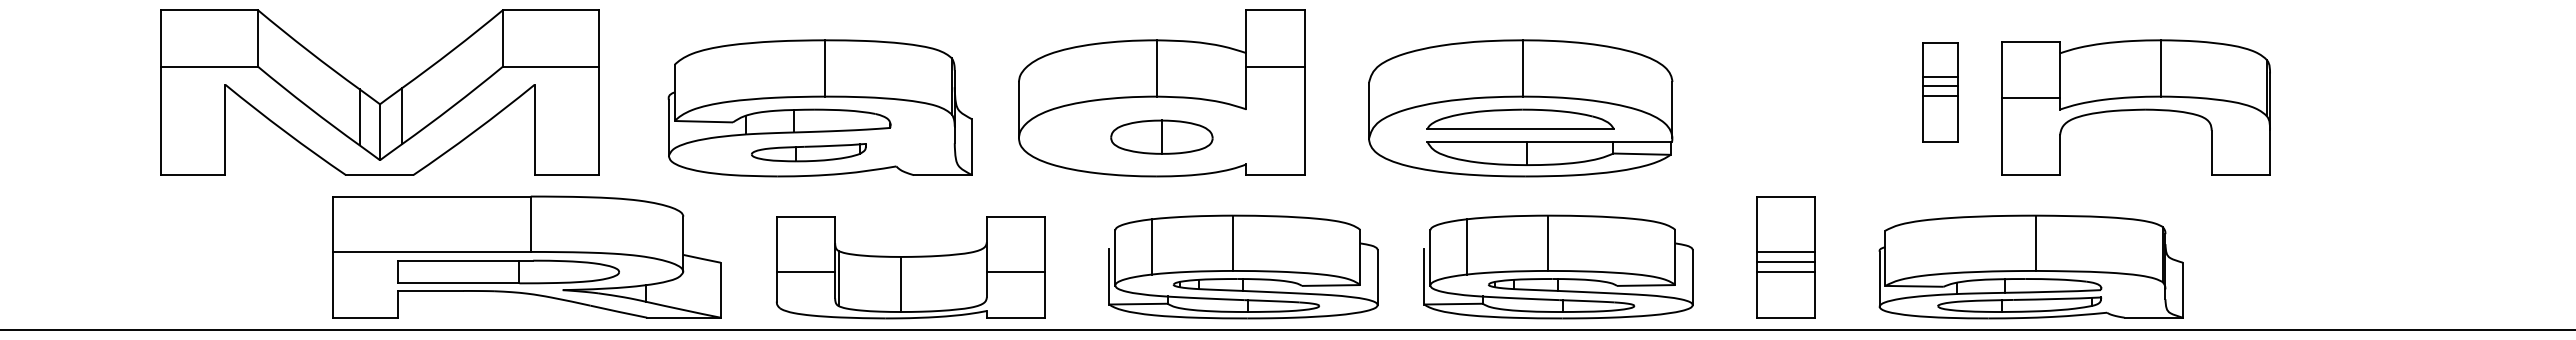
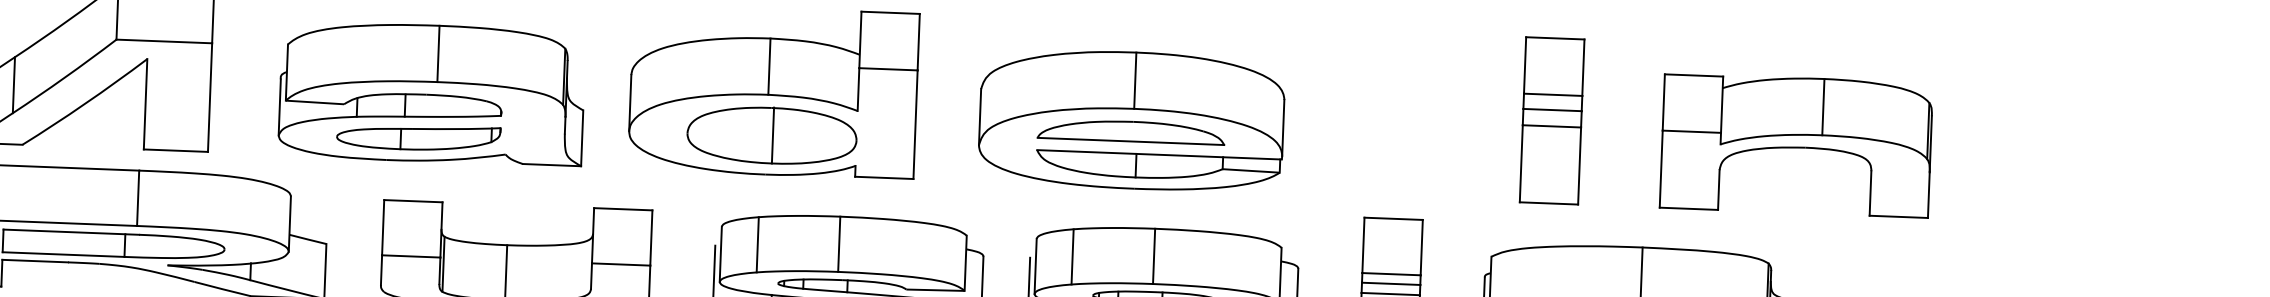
part: (1940, 92) -> (1551, 120), size x1.67
part: (2135, 107) -> (1796, 145), moved
part: (1161, 136) -> (771, 134), size x1.67
part: (808, 152) -> (418, 137), size x1.43

